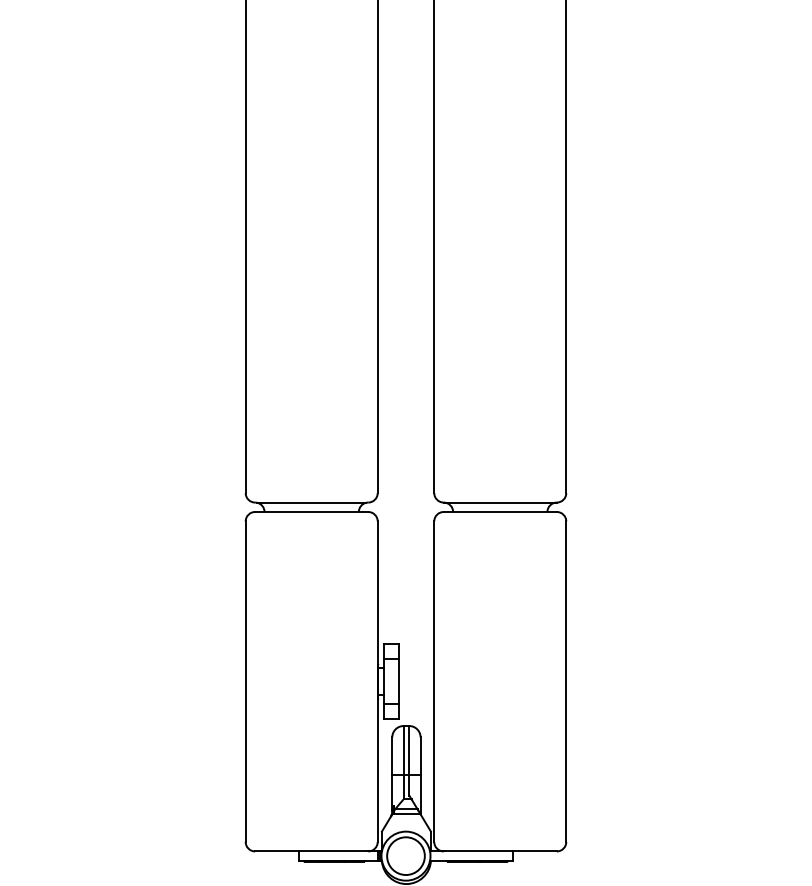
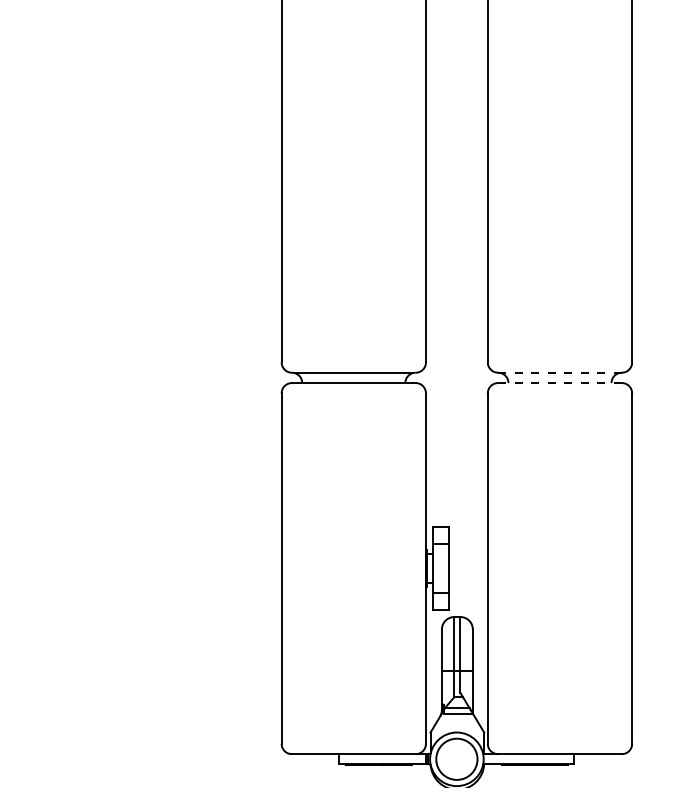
line: (500, 502) -> (560, 372), solid -> dashed
line: (500, 511) -> (560, 382), solid -> dashed

